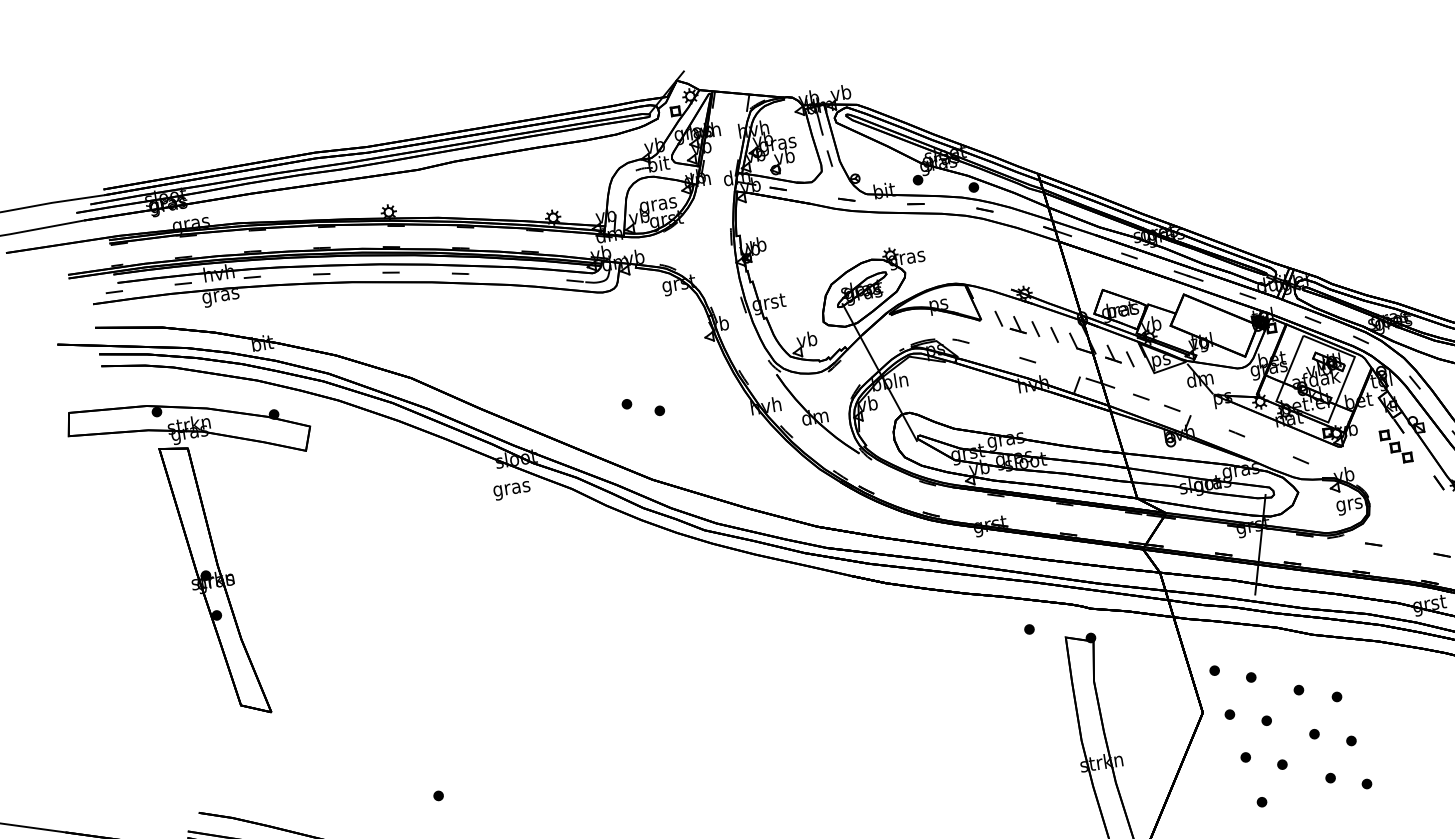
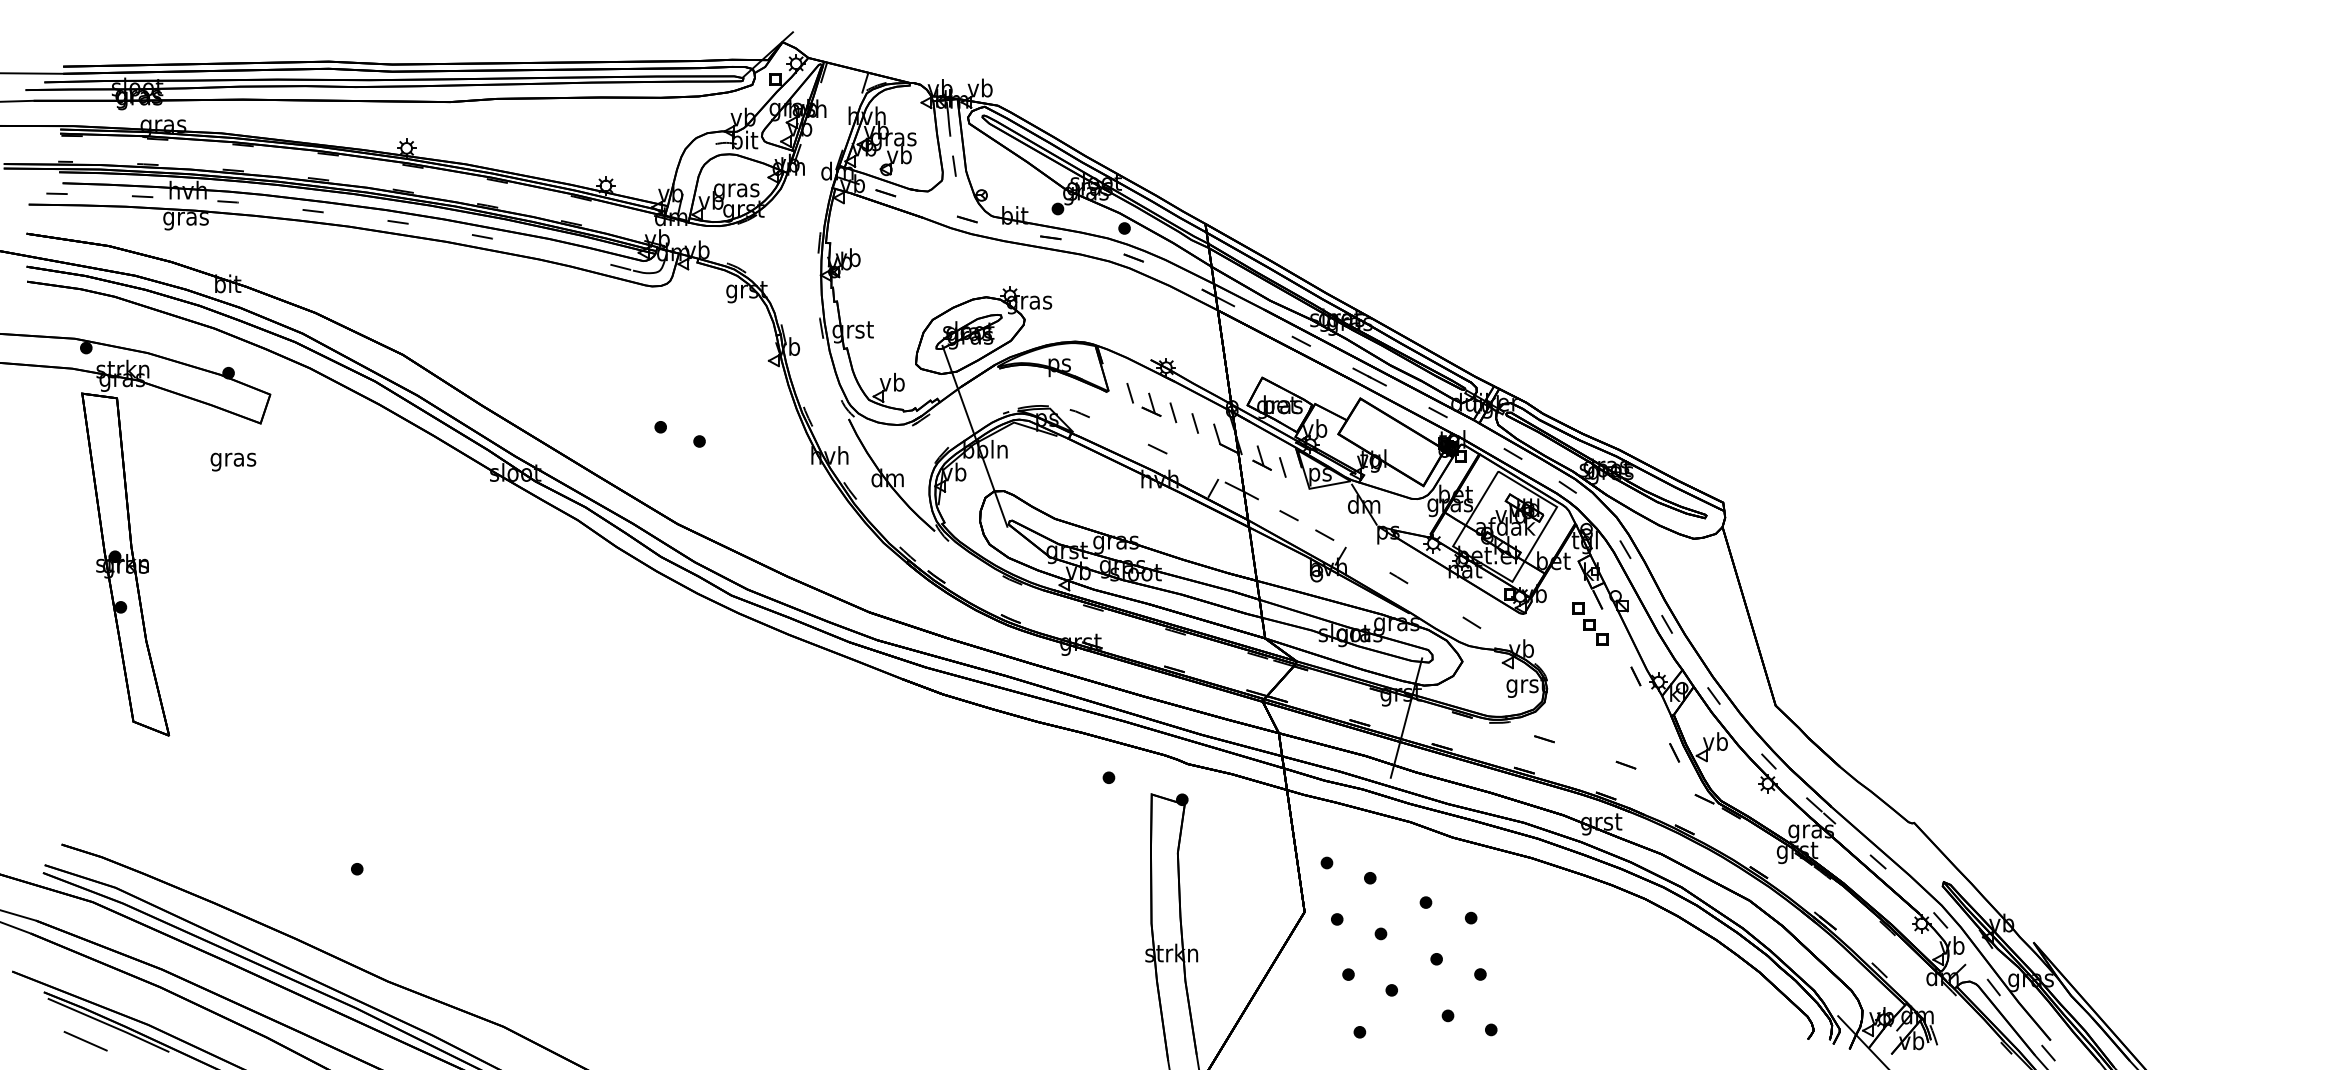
text: (512, 490) -> (233, 461), moved

